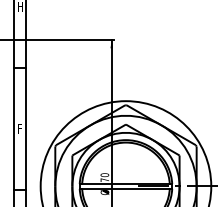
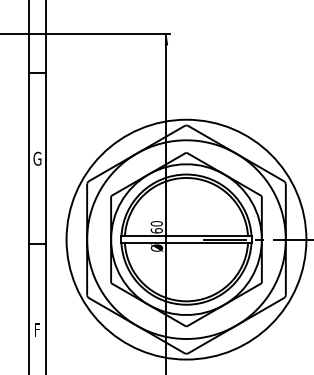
text: (20, 128) -> (37, 158), F -> G
text: (104, 179) -> (156, 230), 70 -> 60

